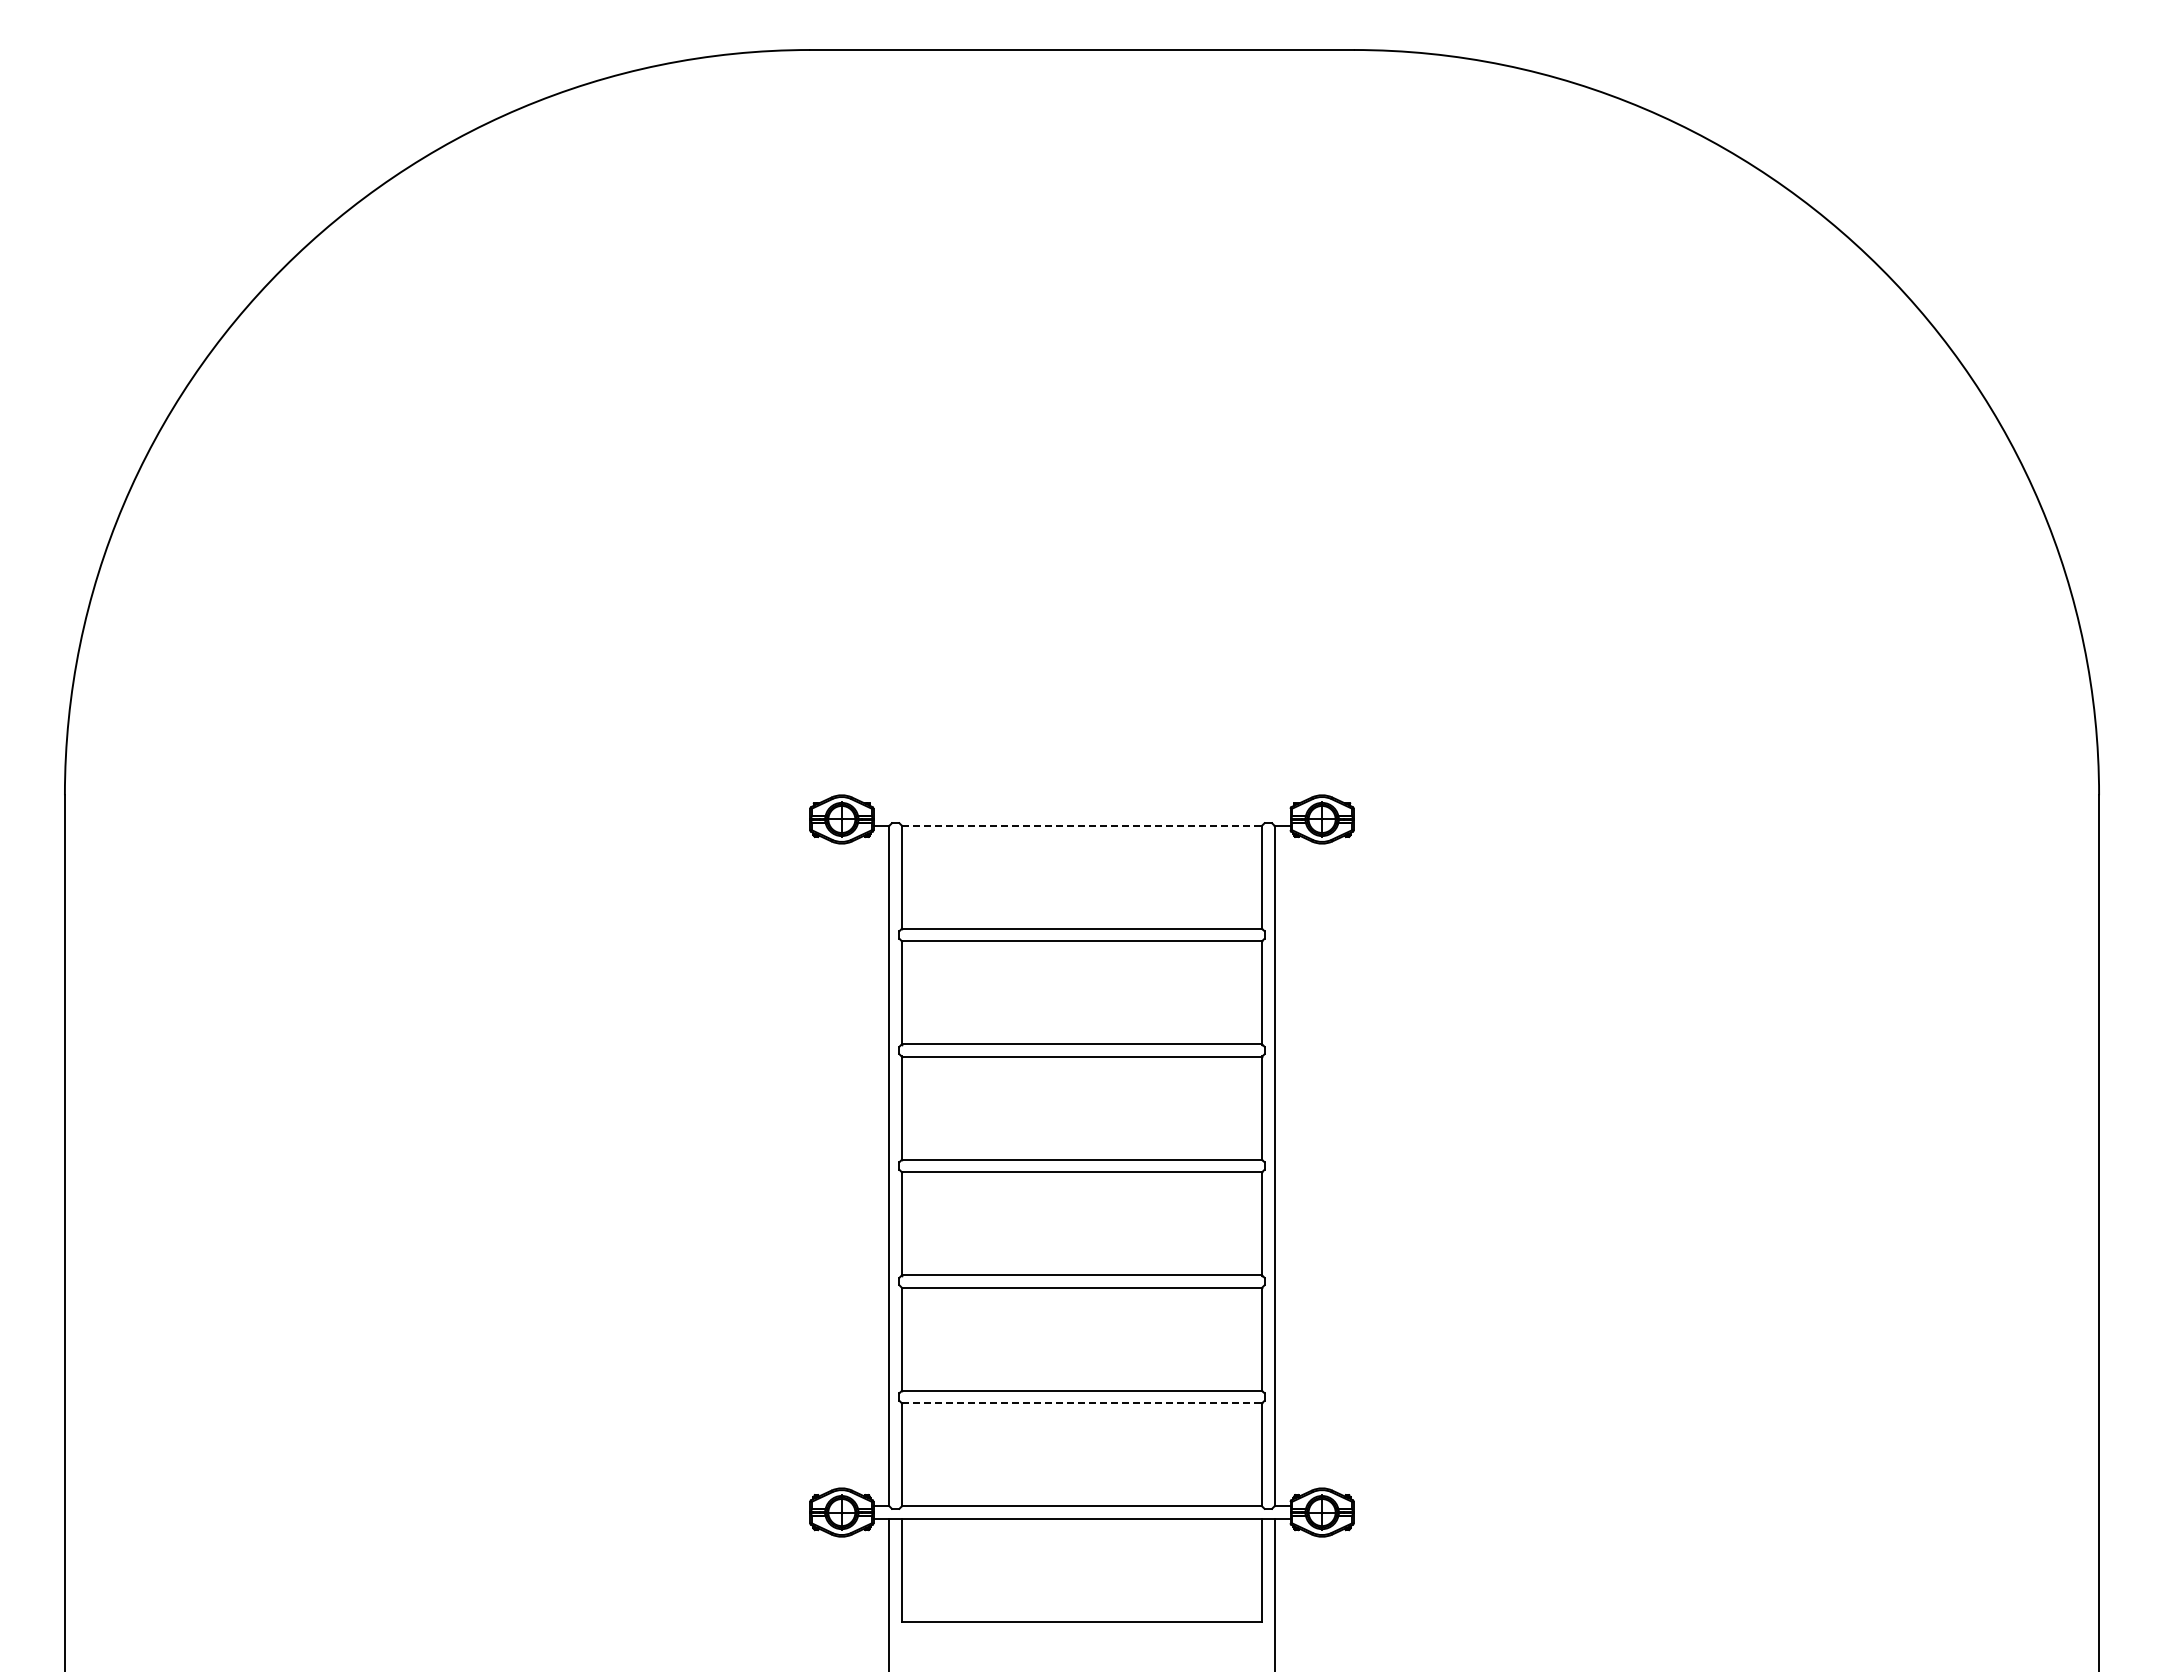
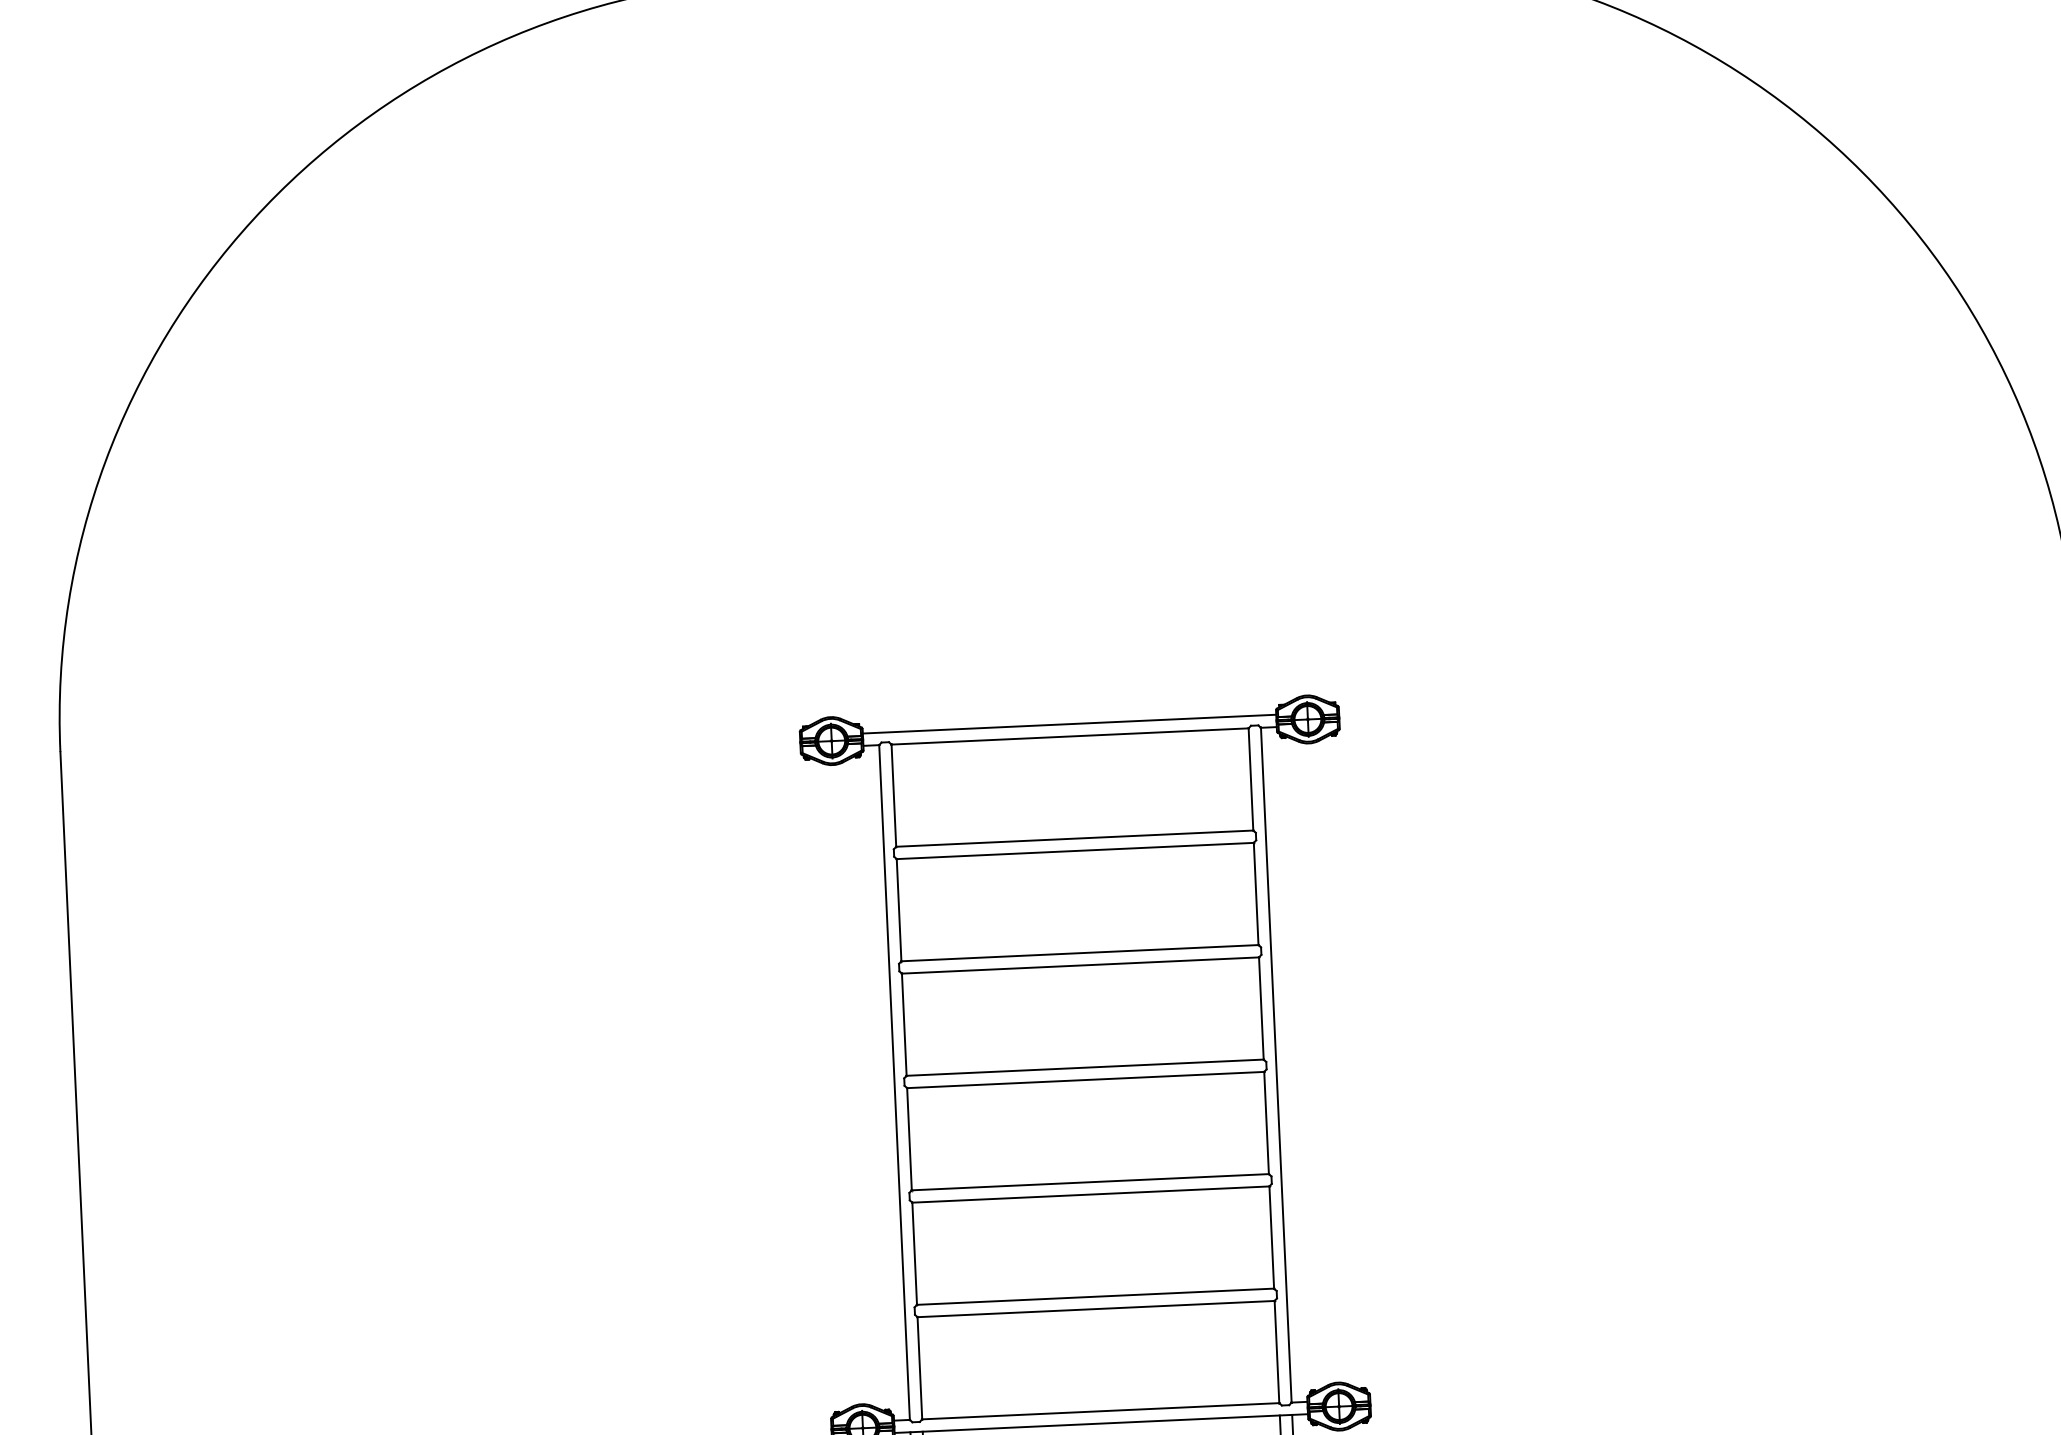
line: (1081, 813) -> (1069, 724), added
line: (1081, 825) -> (1069, 736), dashed -> solid
line: (1082, 1403) -> (1096, 1309), dashed -> solid

